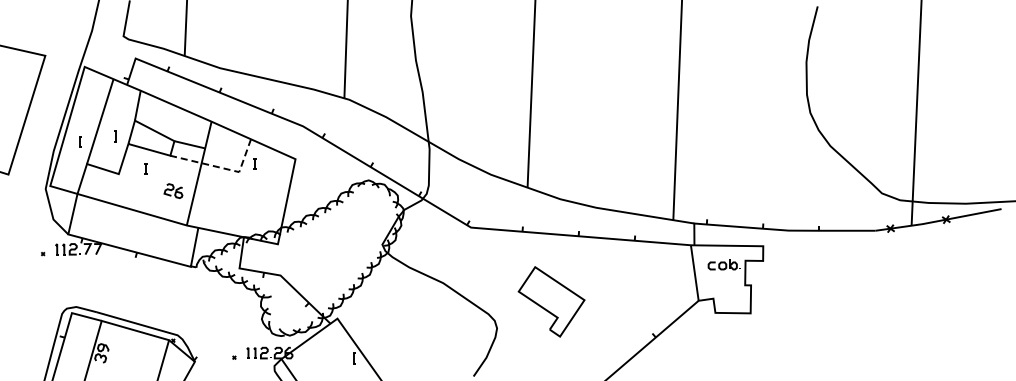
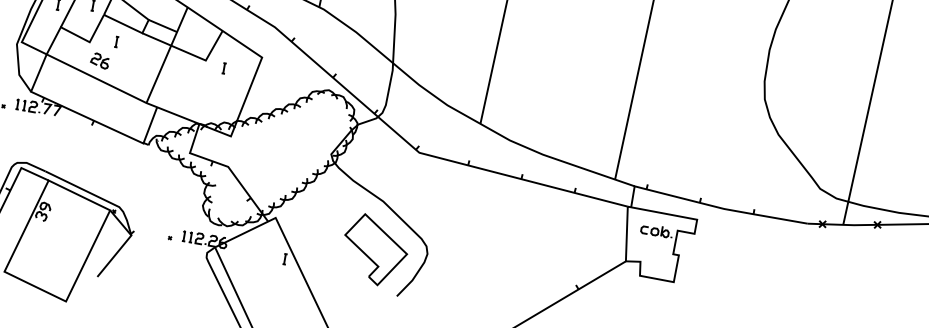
part: (254, 163) -> (223, 67), moved
line: (220, 167) -> (188, 52), dashed -> solid
part: (173, 190) -> (100, 60), moved
part: (551, 301) -> (375, 249), moved

